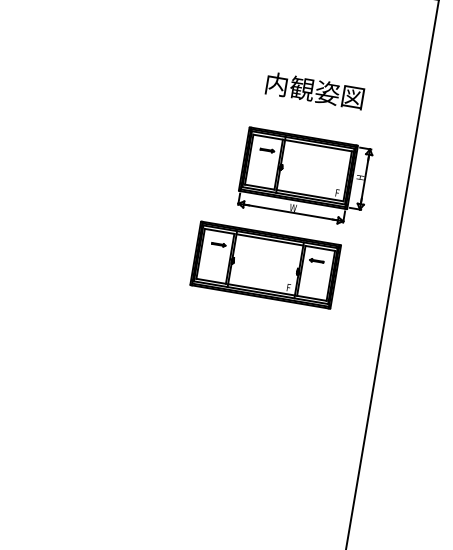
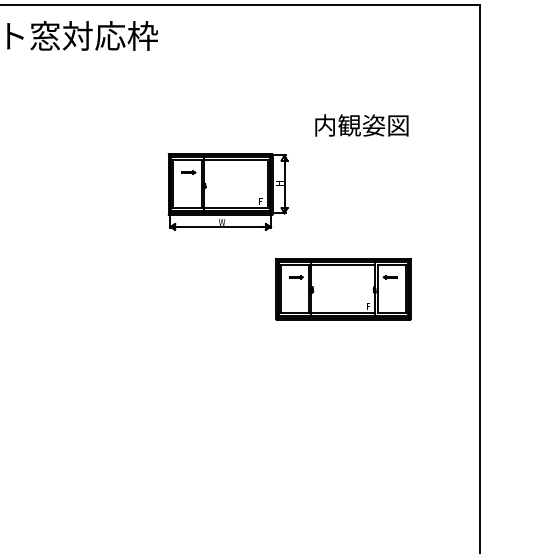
text: (314, 90) -> (361, 125), moved
part: (304, 176) -> (227, 191), moved
part: (265, 264) -> (343, 288), moved

